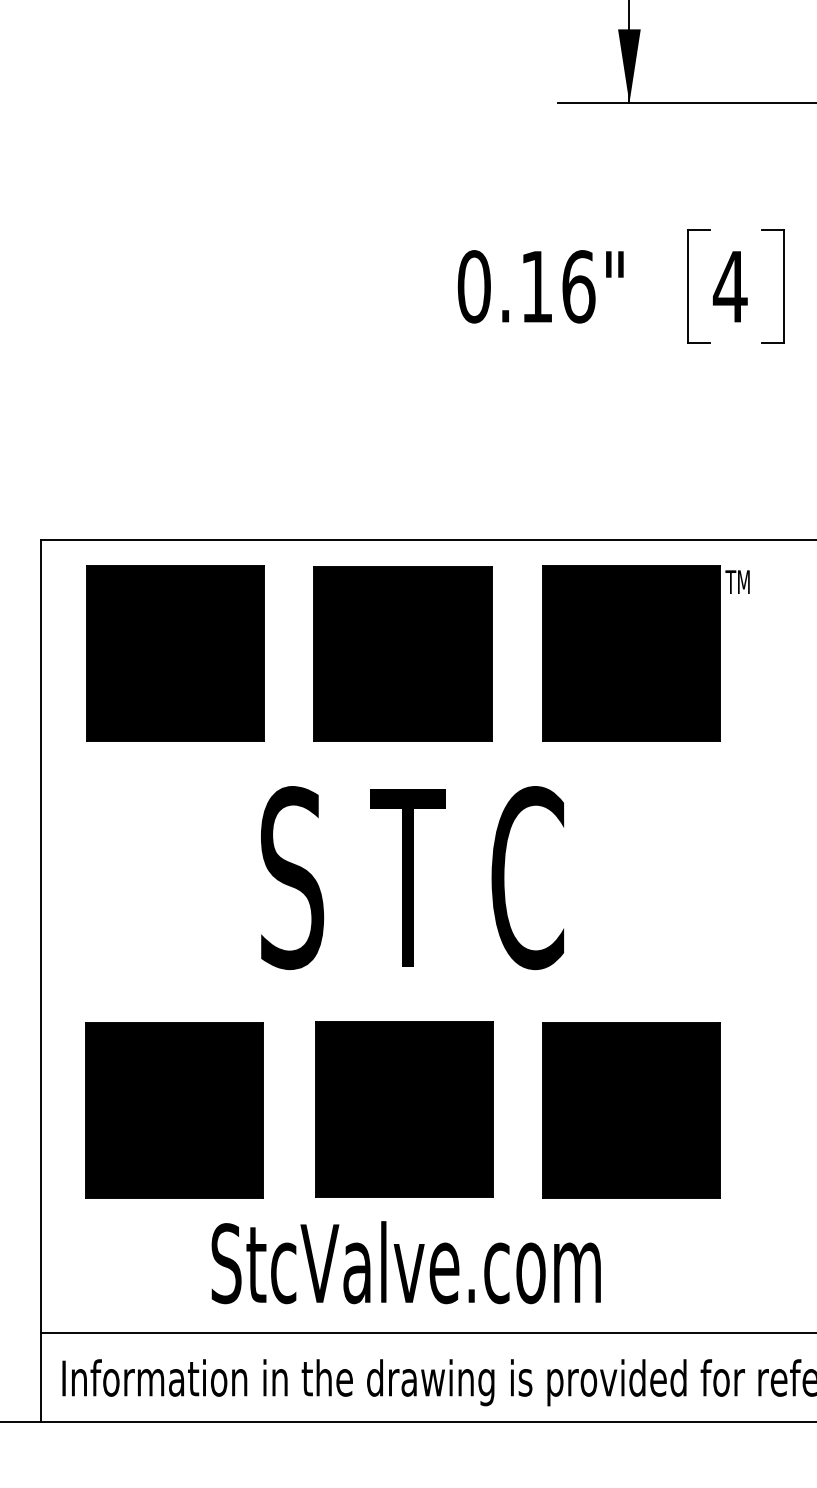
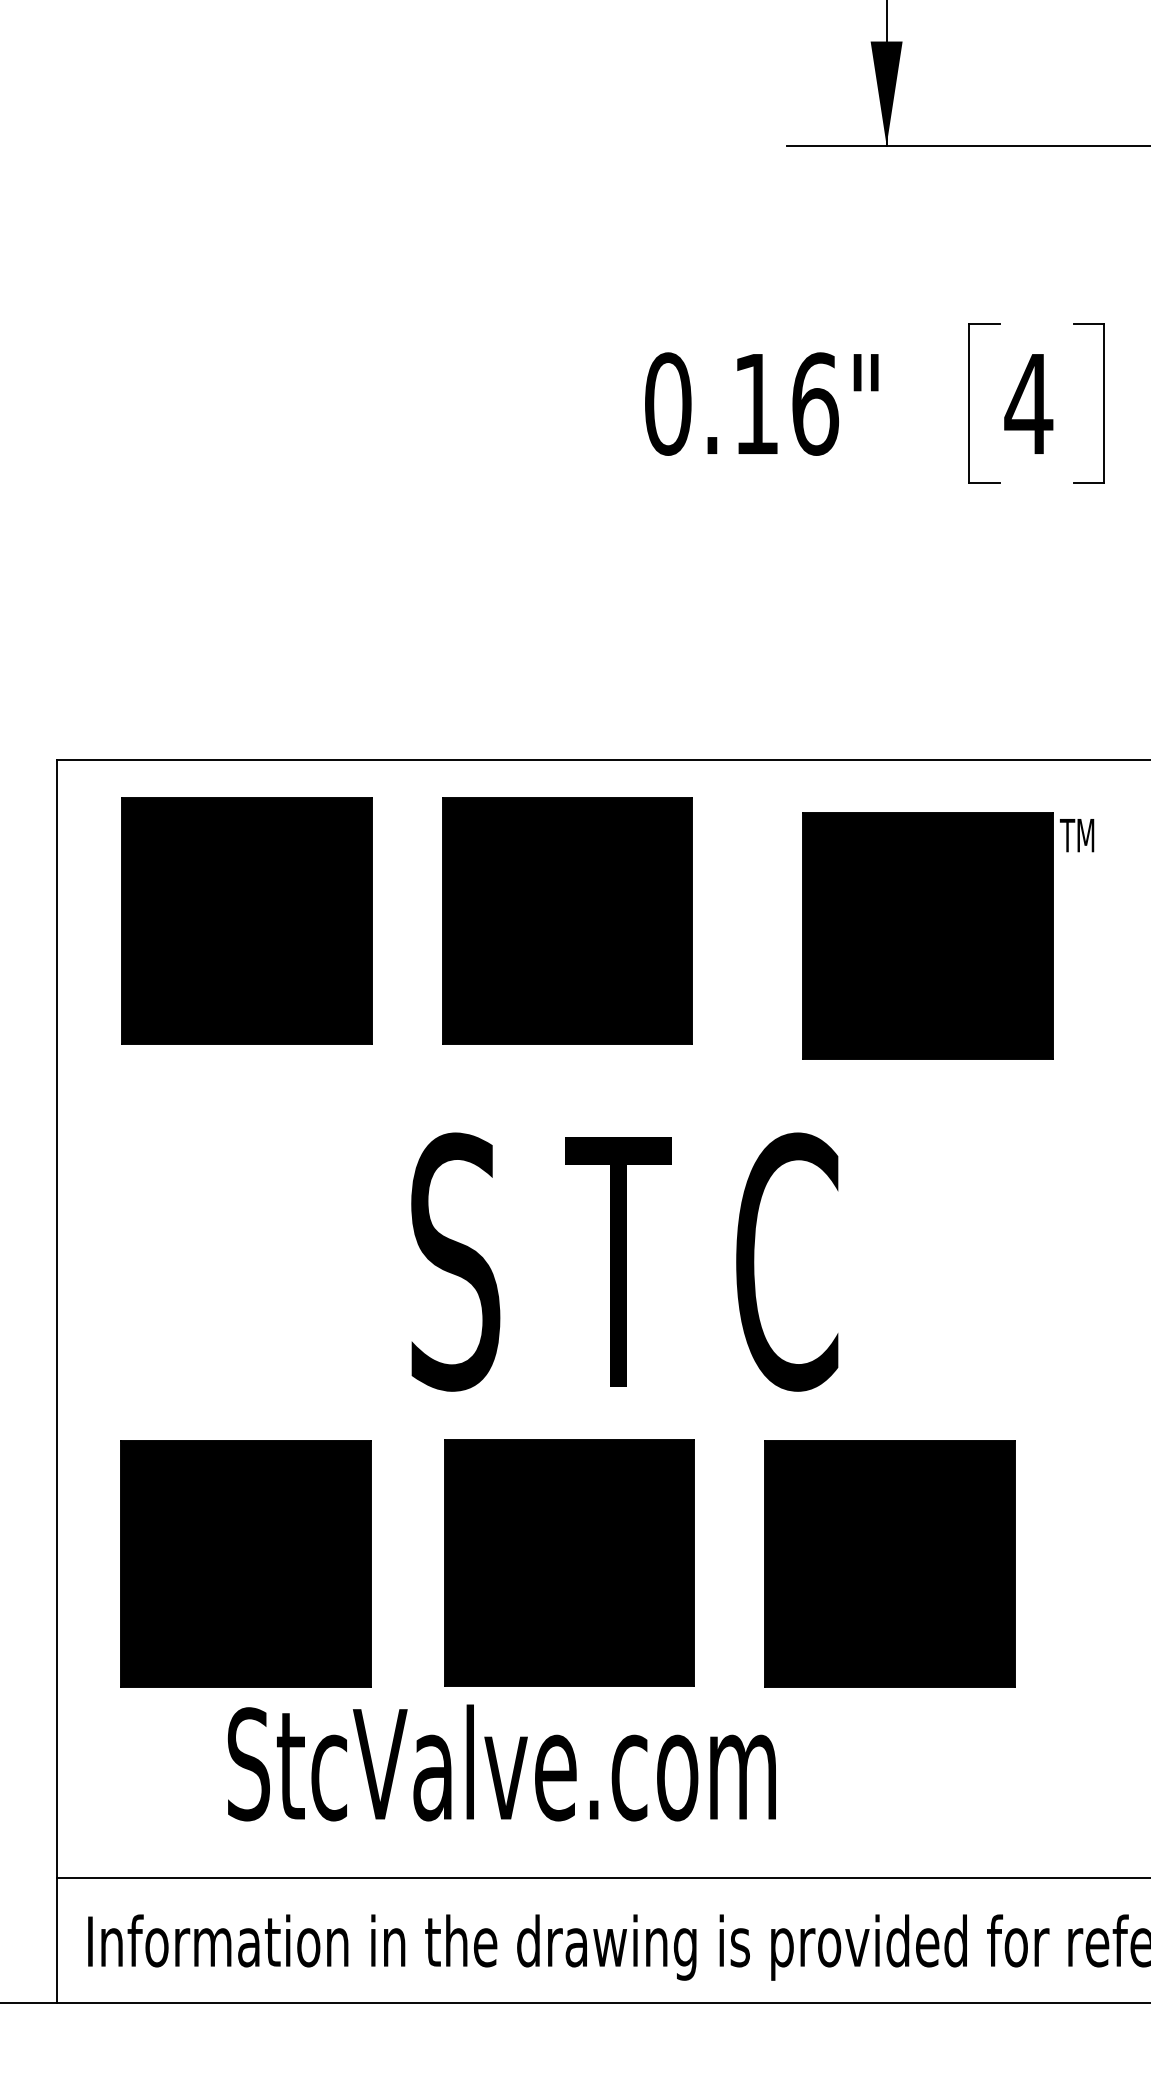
part: (645, 653) -> (947, 936), moved
text: (412, 878) -> (624, 1262), moved
text: (405, 1262) -> (500, 1762), moved

